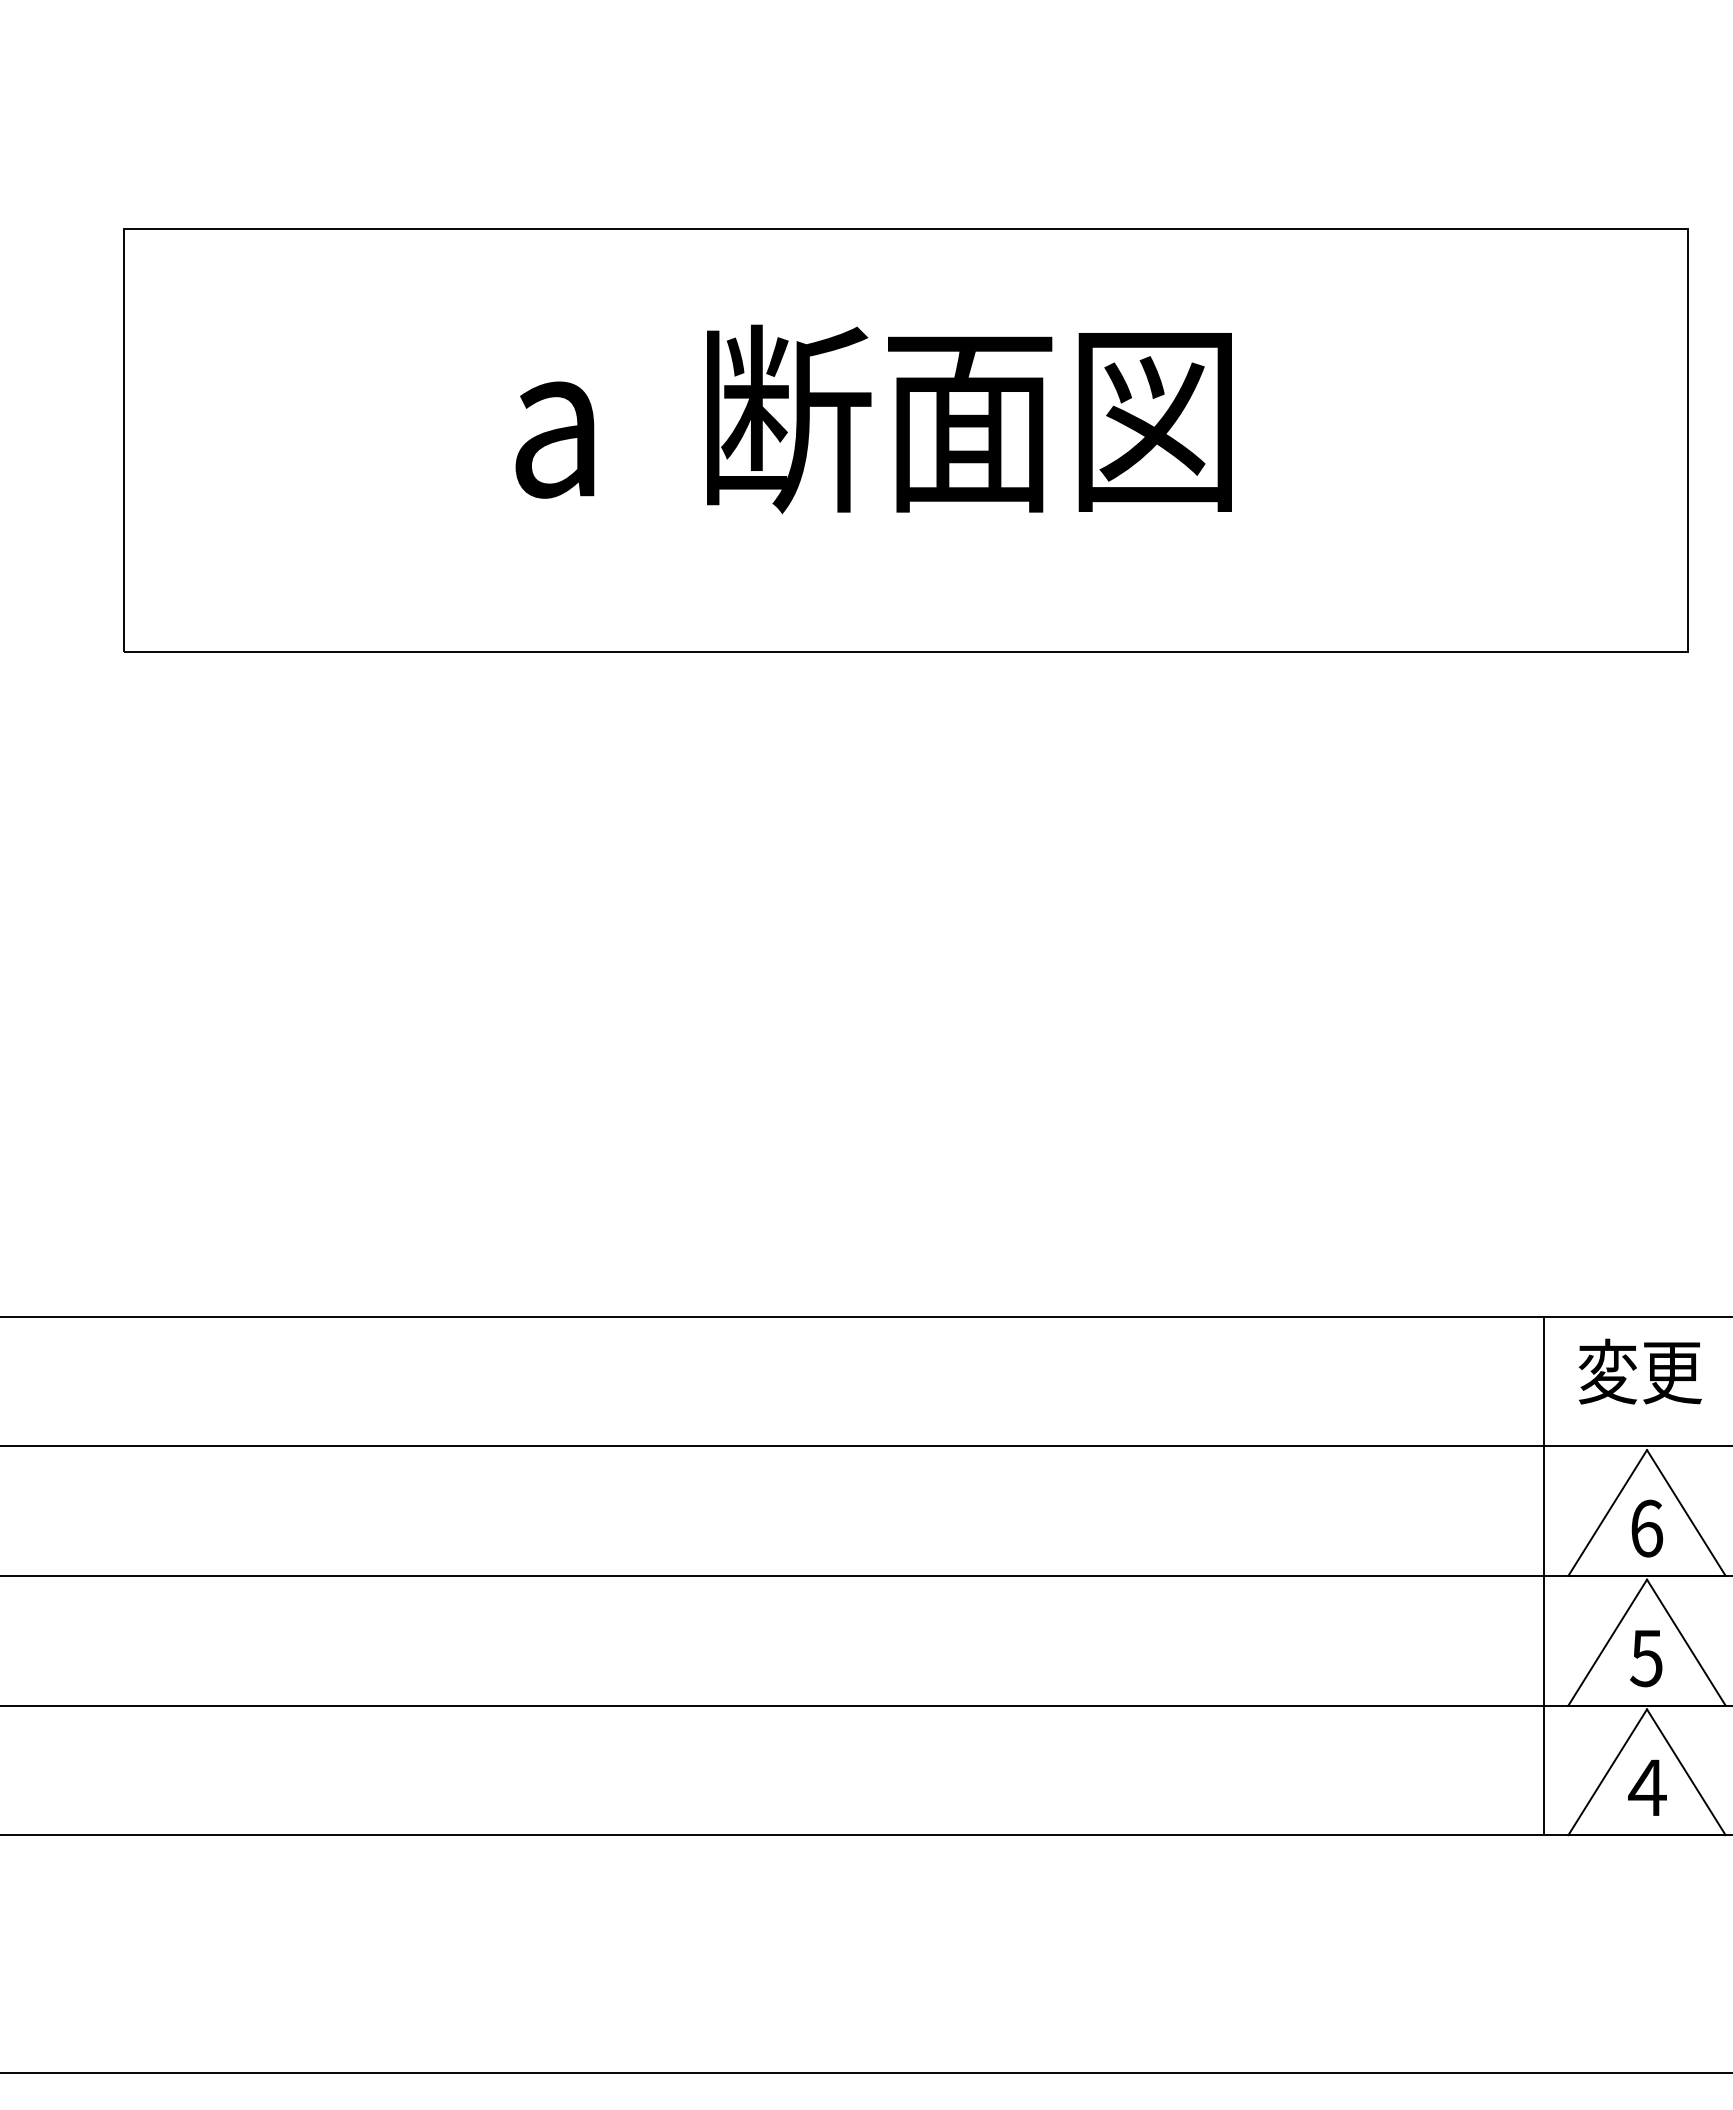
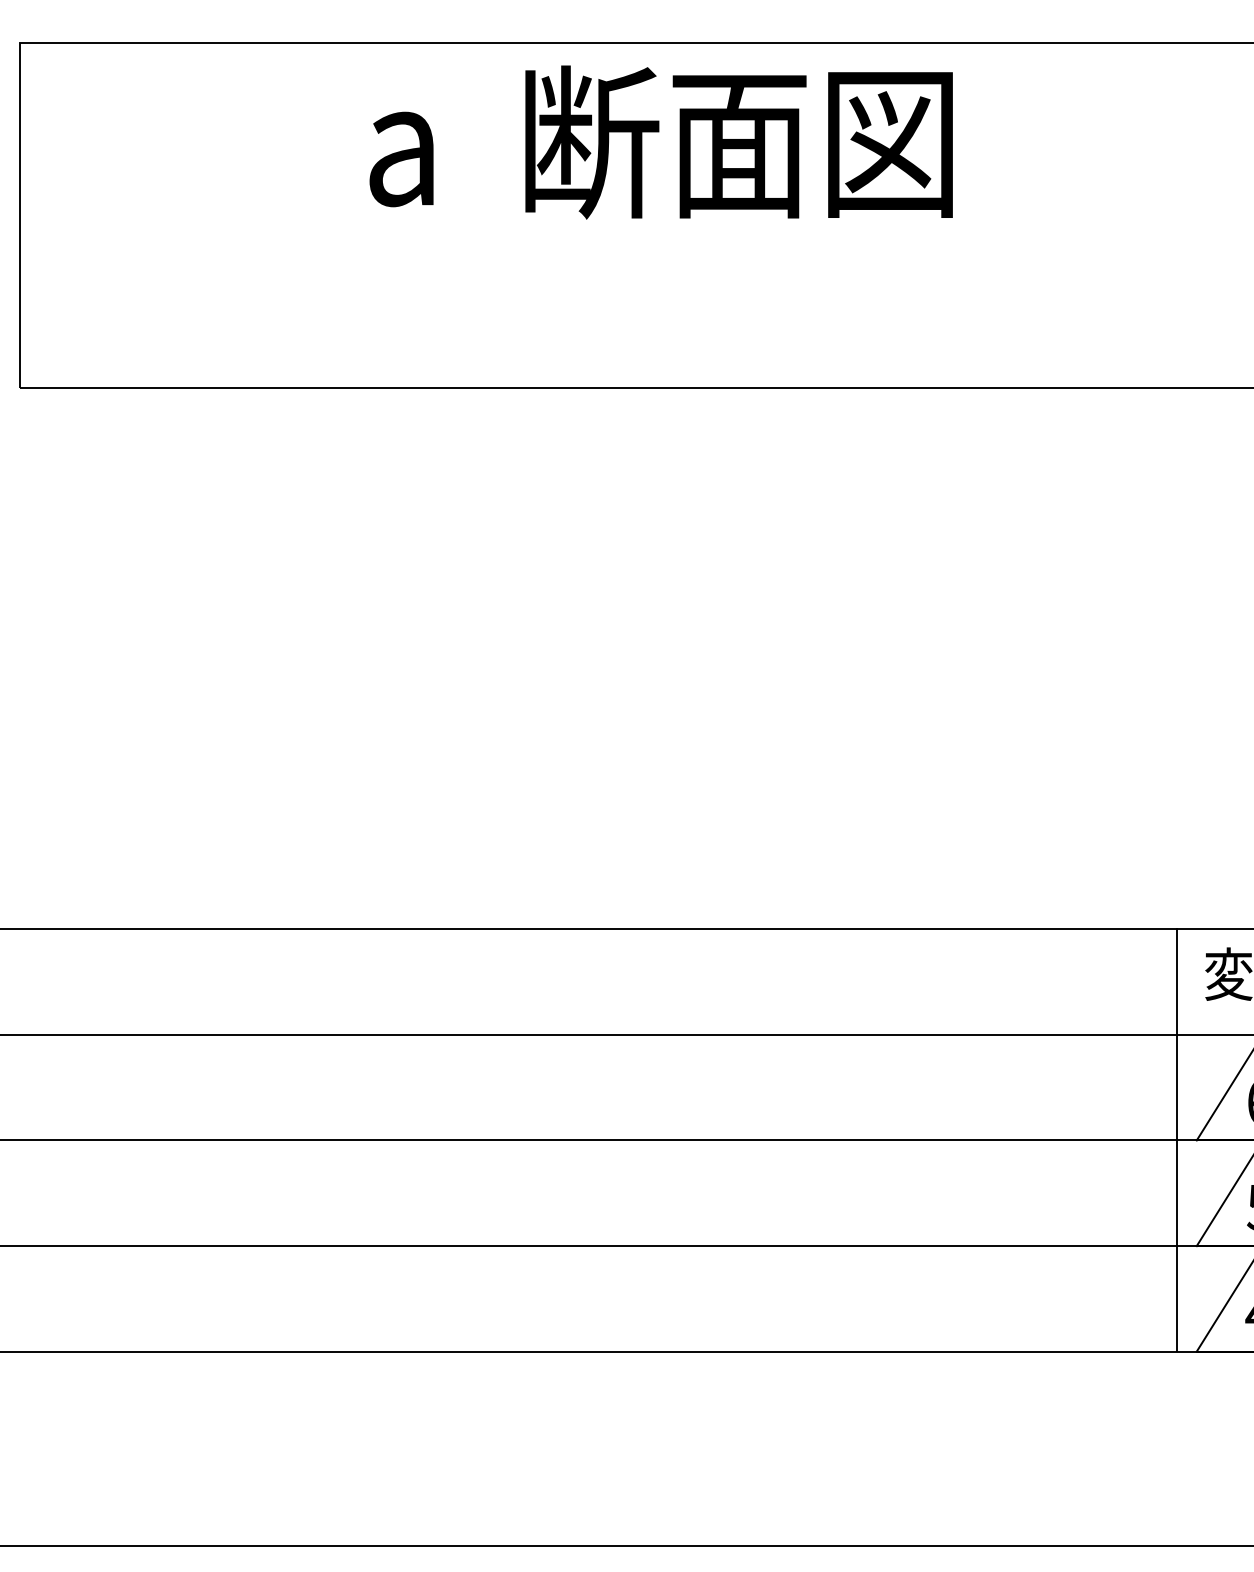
text: (873, 419) -> (660, 142), moved

